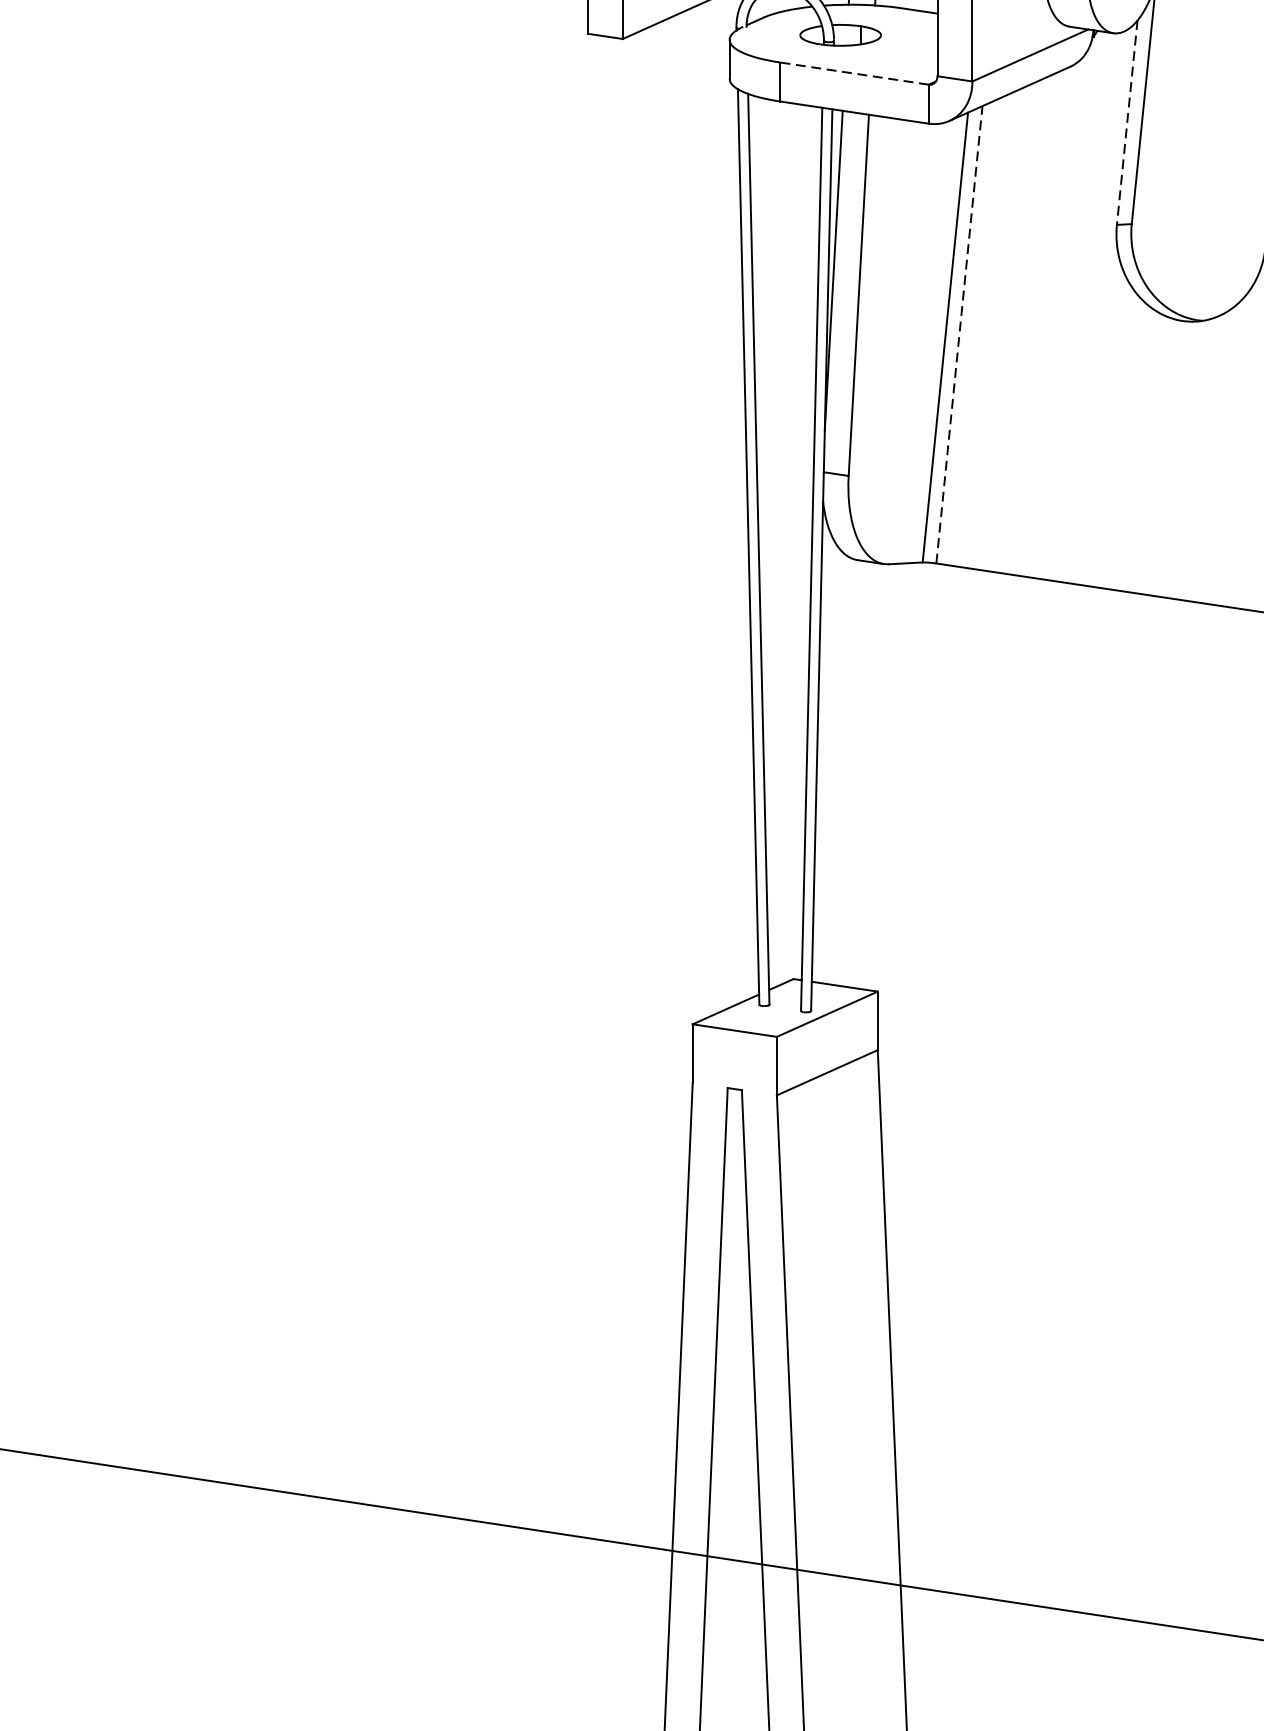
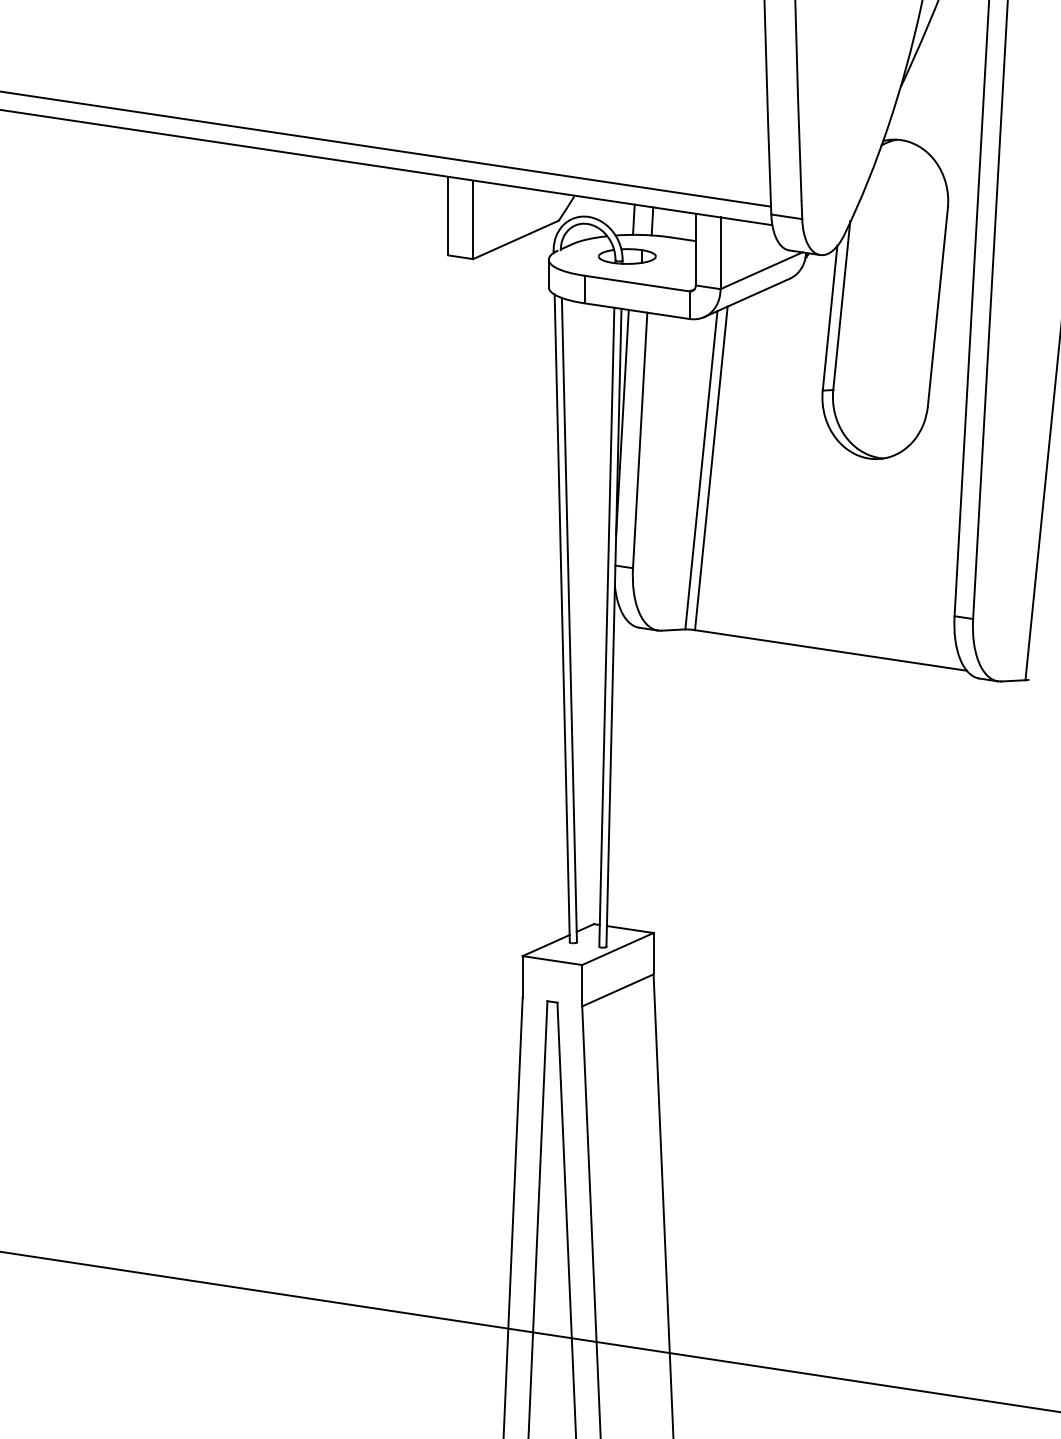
line: (853, 73) -> (636, 283), dashed -> solid
line: (1127, 122) -> (830, 318), dashed -> solid
line: (959, 334) -> (711, 468), dashed -> solid

